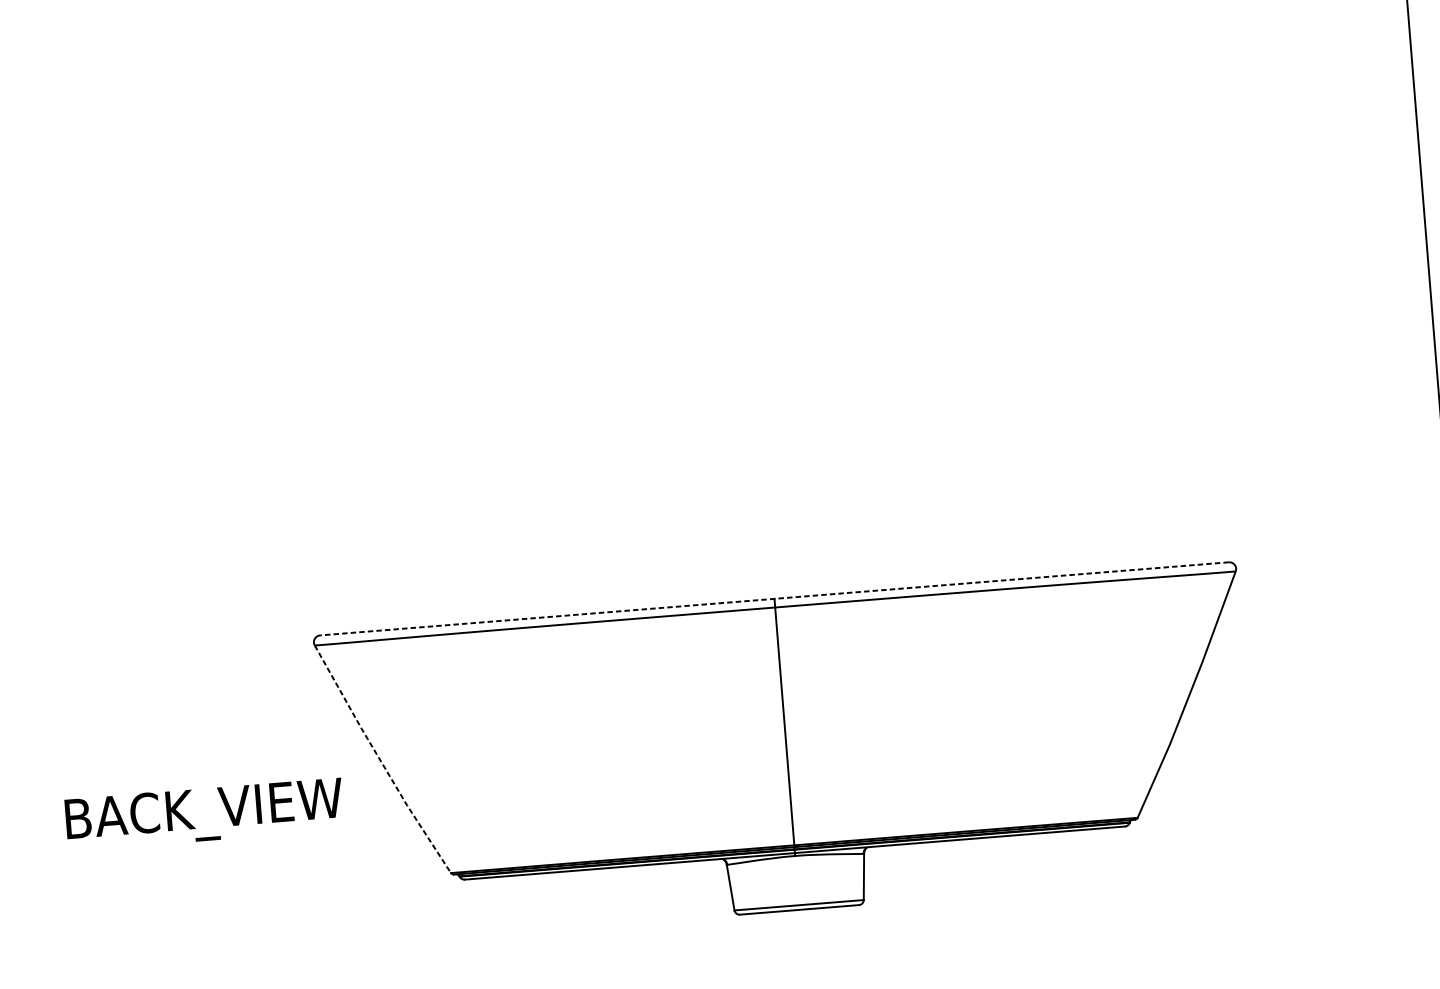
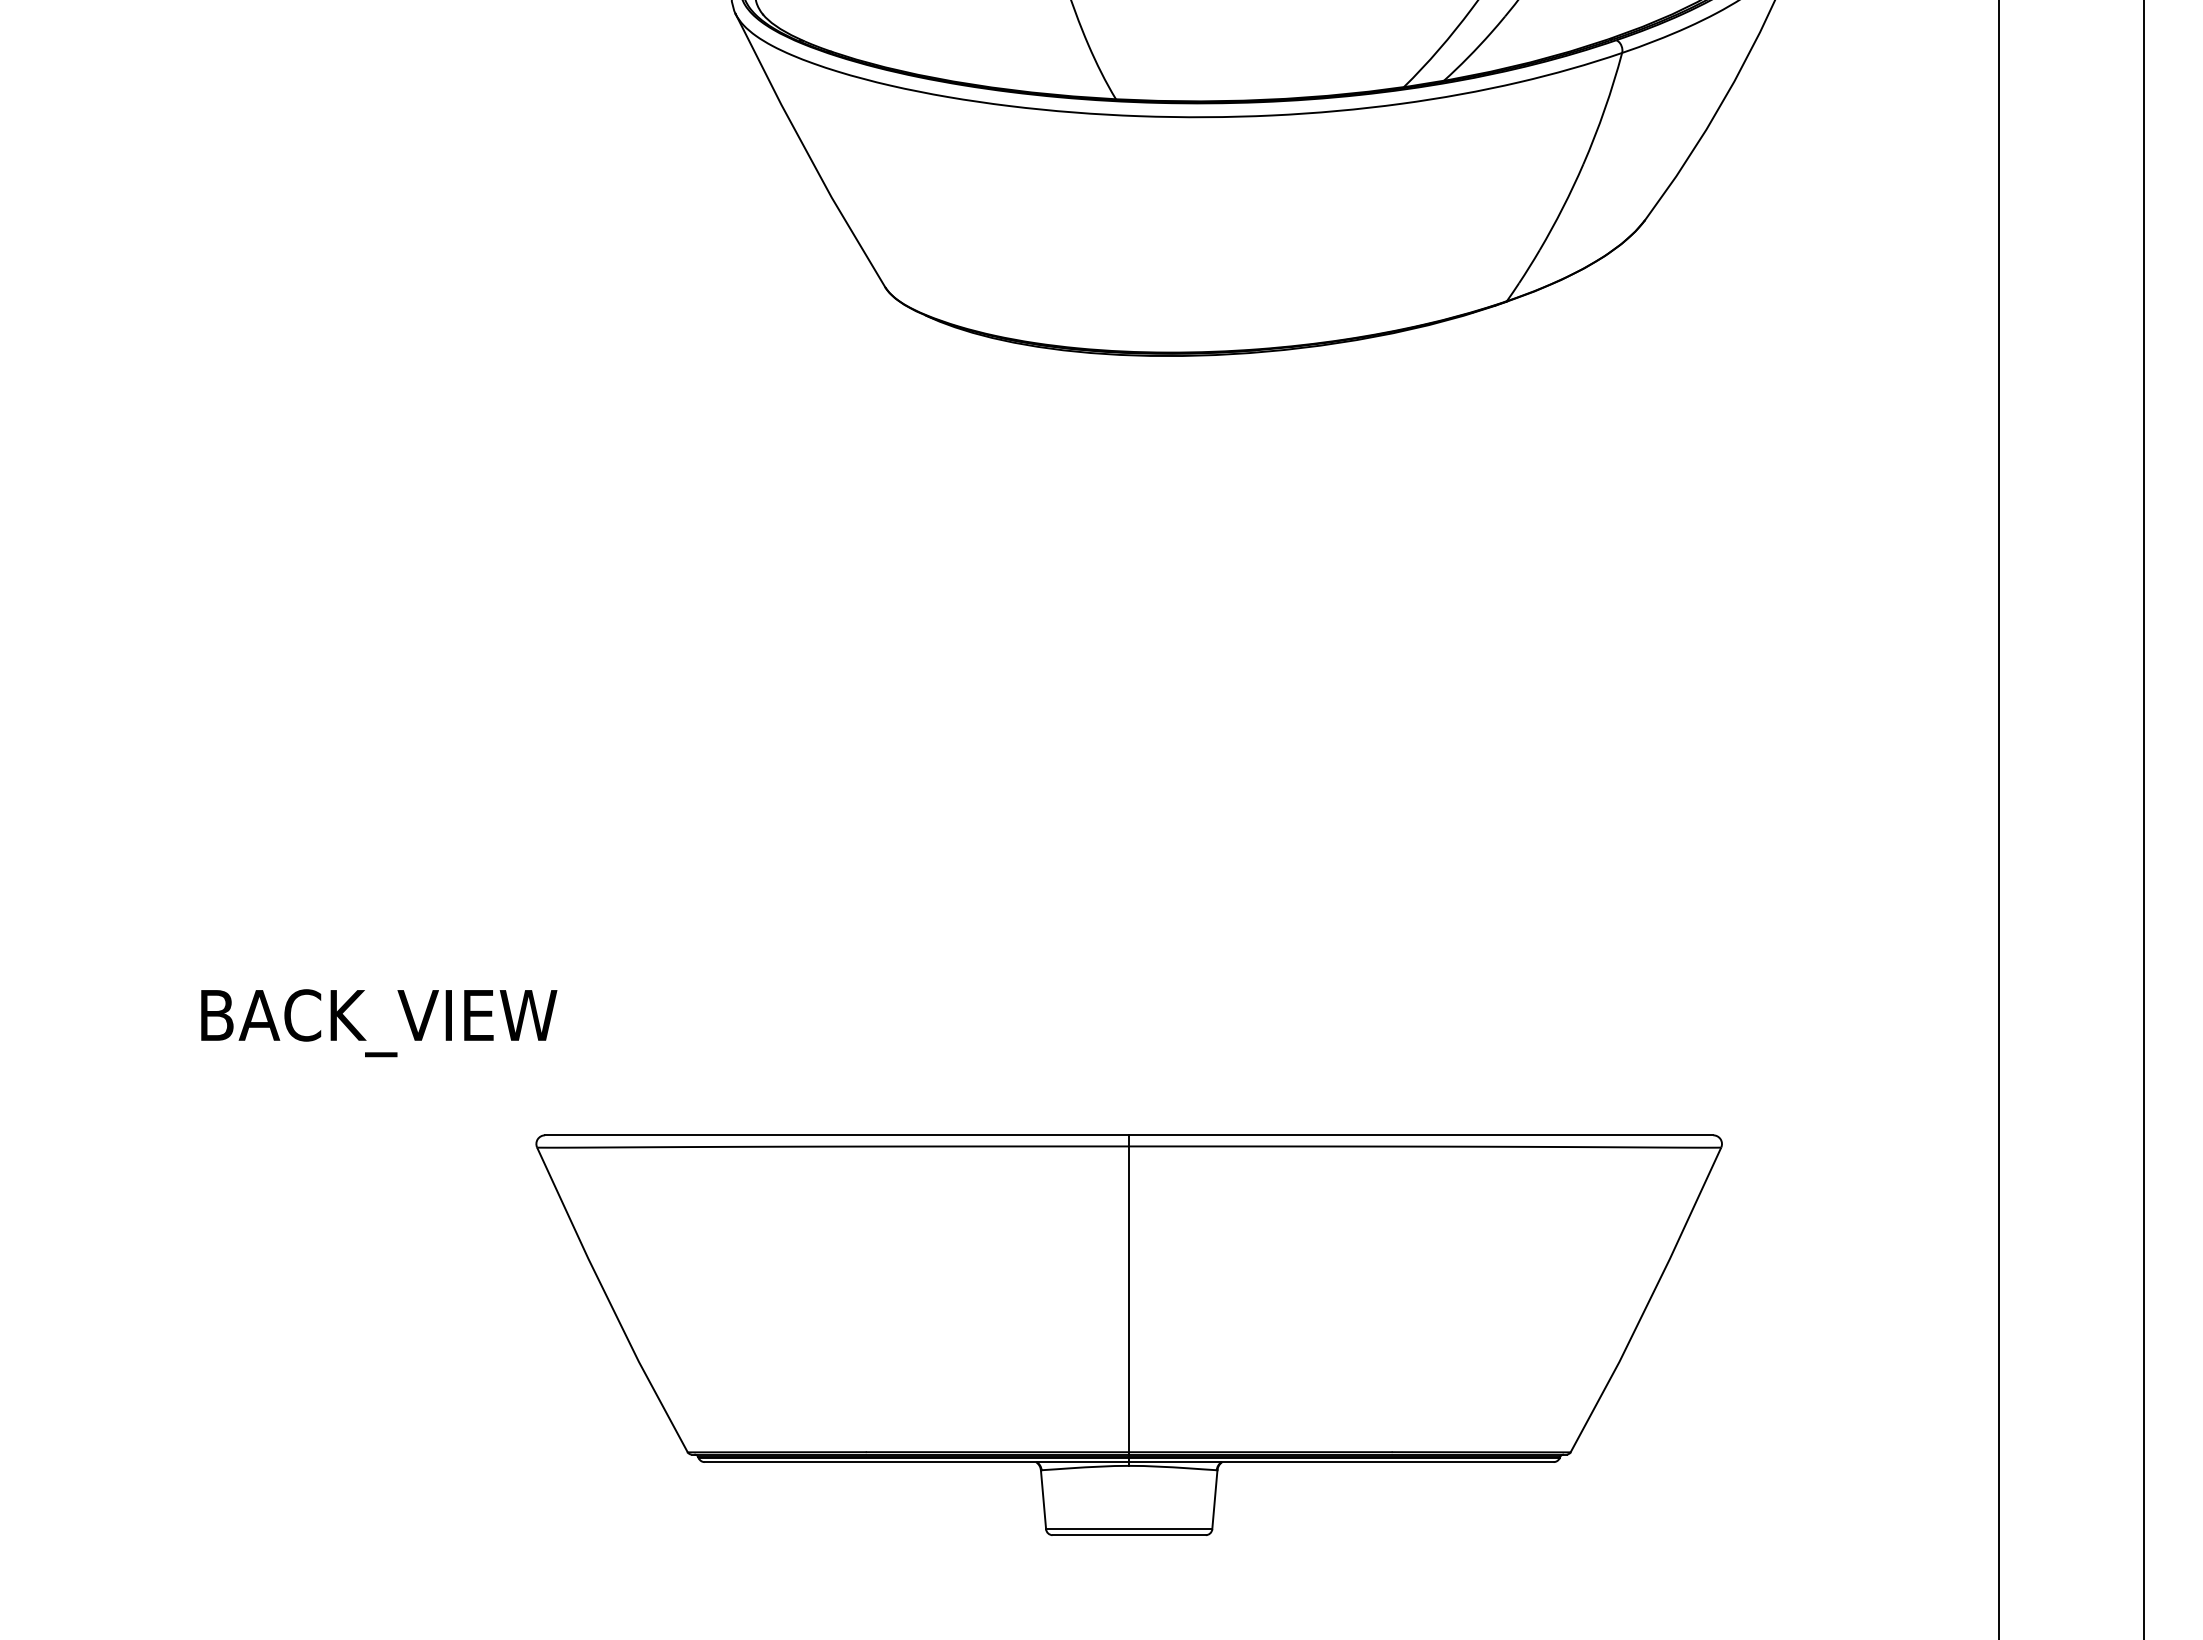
line: (773, 599) -> (1128, 1135), dashed -> solid
line: (380, 760) -> (609, 1301), dashed -> solid
text: (204, 814) -> (379, 1023), moved

